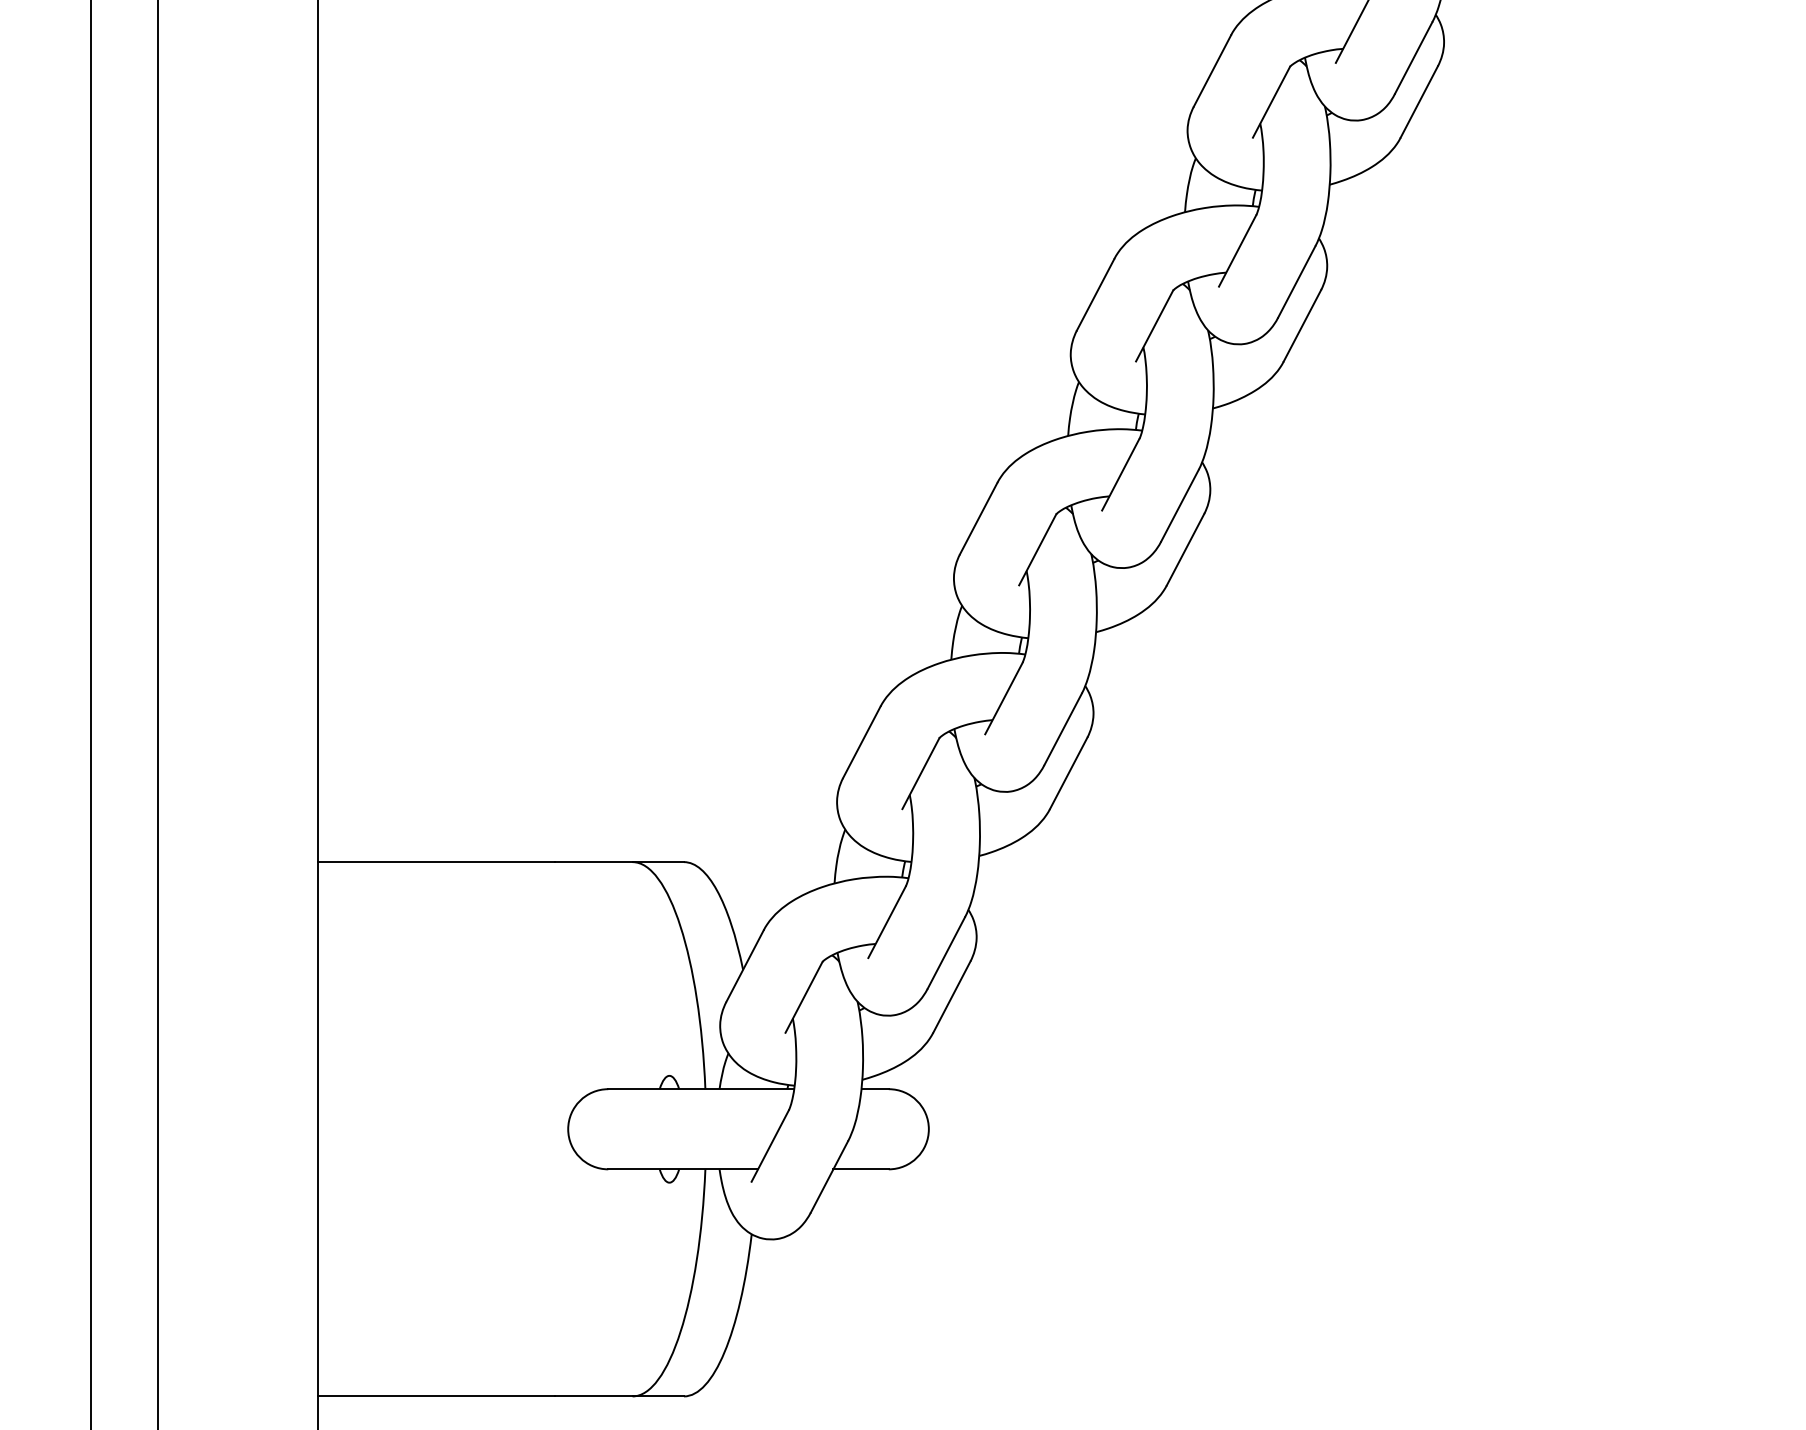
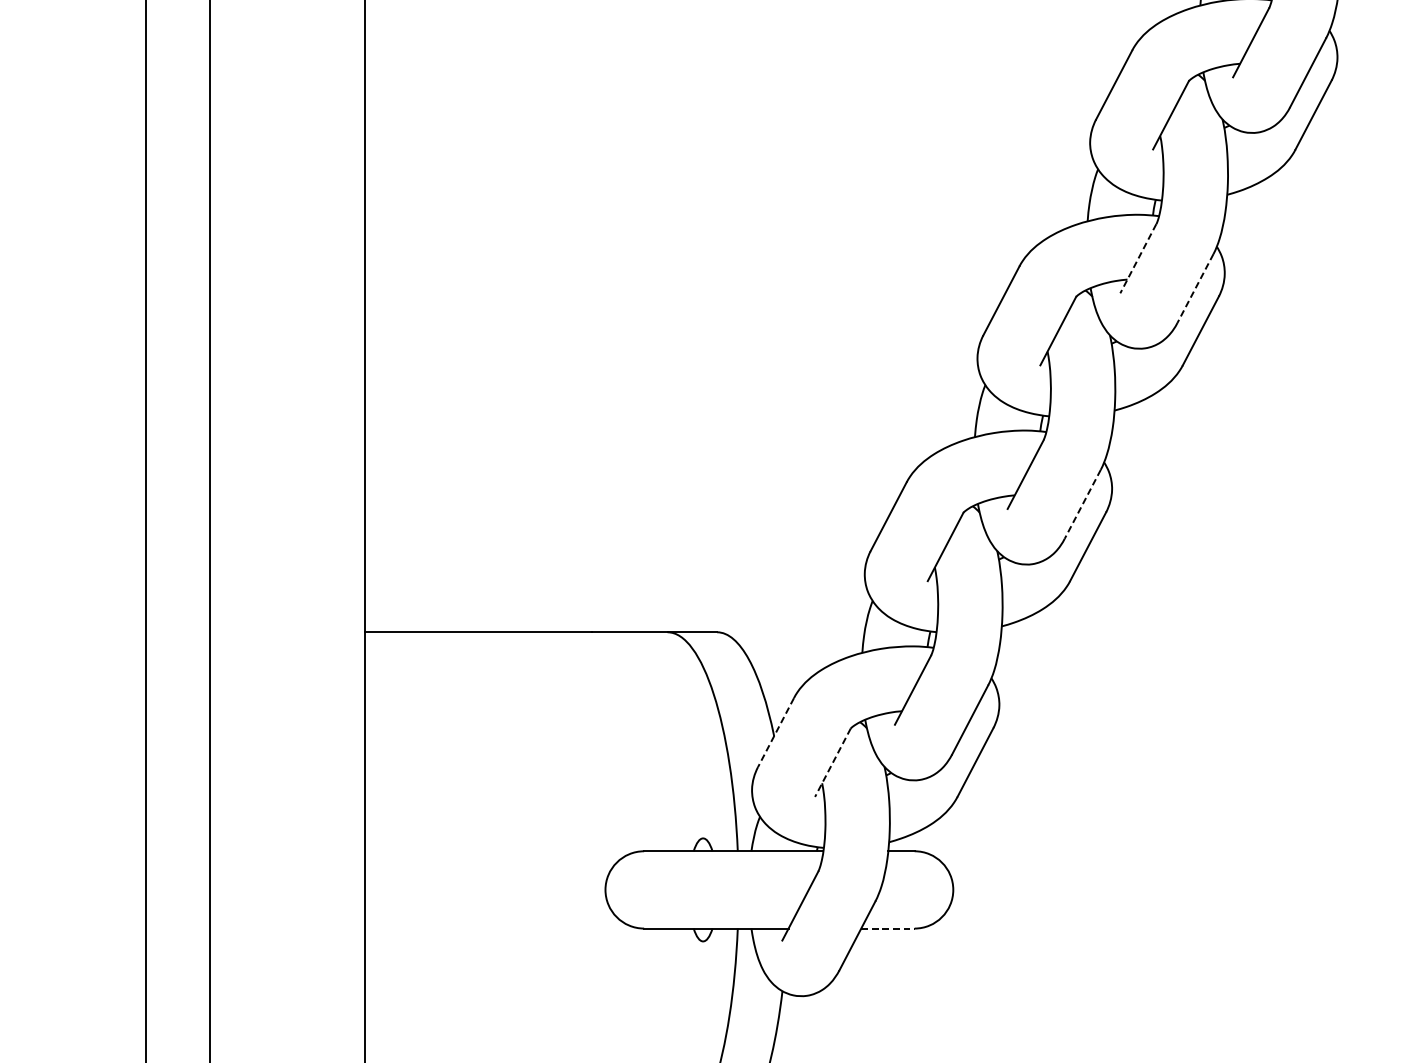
line: (1120, 475) -> (1138, 259), solid -> dashed
line: (1179, 506) -> (1195, 289), solid -> dashed
line: (1062, 729) -> (1082, 504), solid -> dashed
line: (744, 966) -> (775, 732), solid -> dashed
line: (803, 997) -> (832, 762), solid -> dashed
line: (861, 1169) -> (888, 928), solid -> dashed

